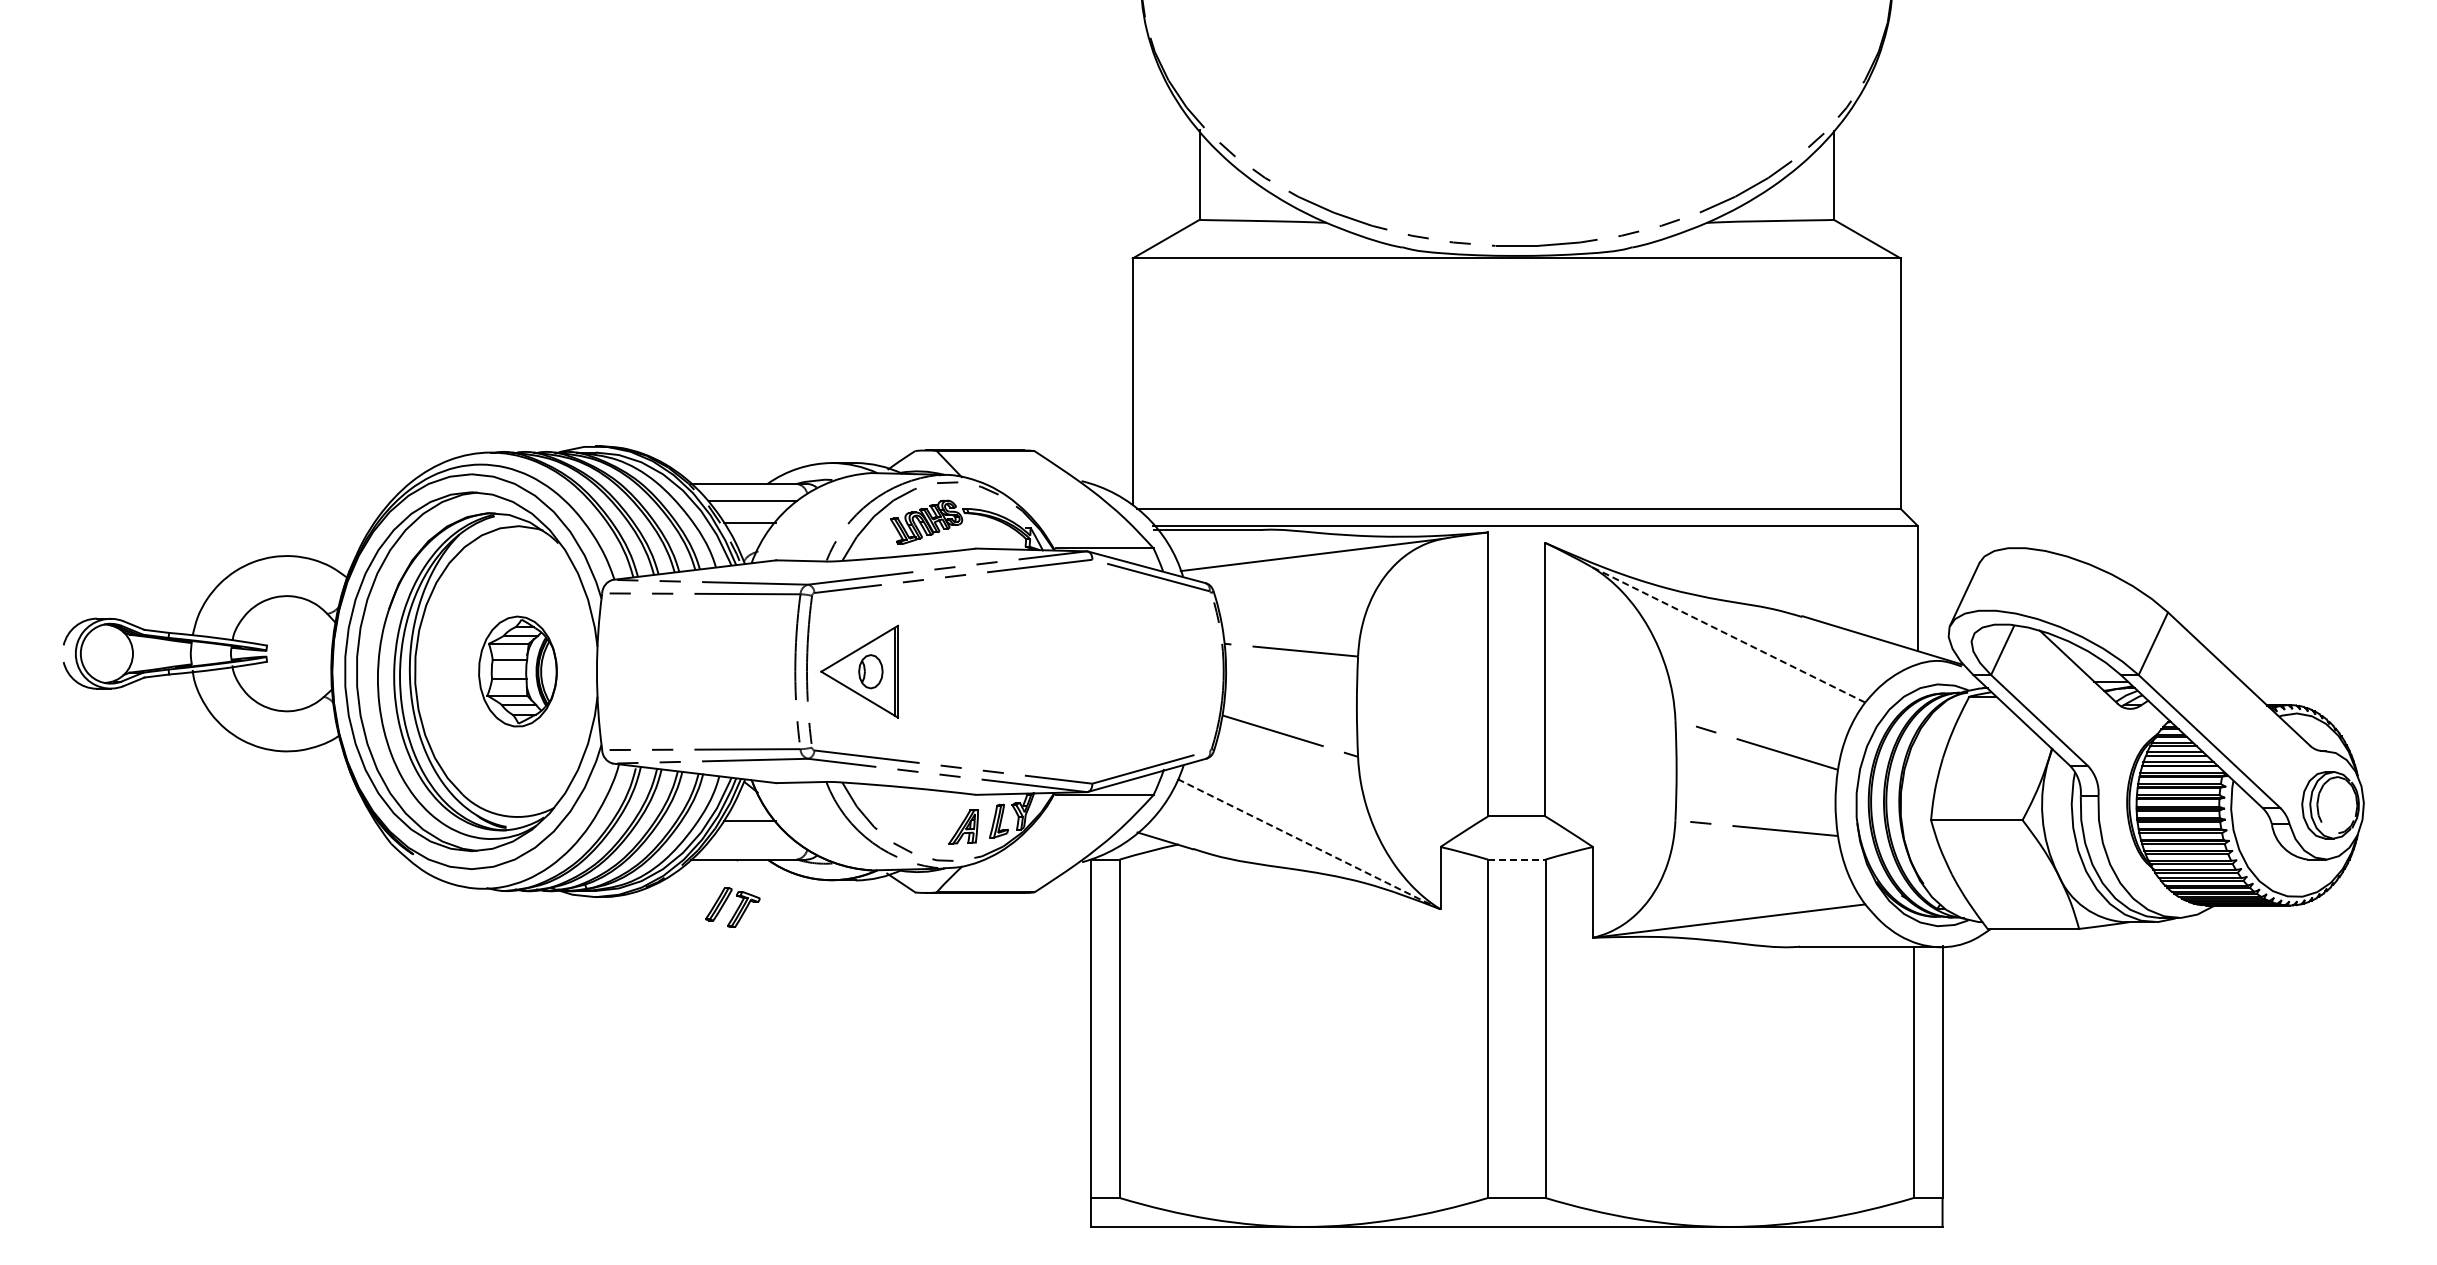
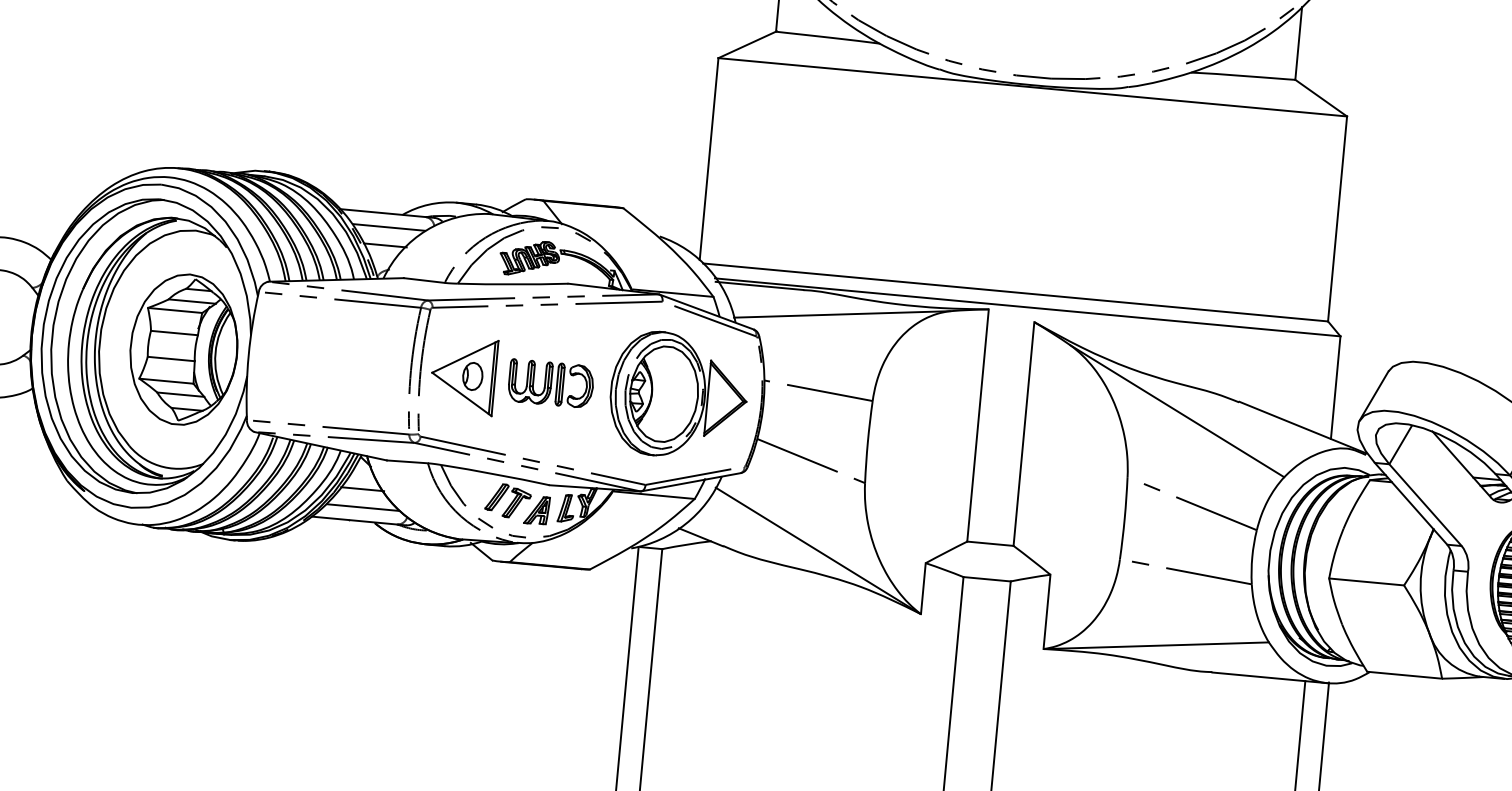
line: (1728, 634) -> (1177, 411), dashed -> solid
part: (517, 671) -> (183, 349), size x1.67
part: (966, 671) -> (551, 383), added
part: (1122, 671) -> (678, 395), added
line: (752, 842) -> (362, 507), added
line: (1308, 843) -> (817, 550), dashed -> solid
line: (1516, 859) -> (986, 579), dashed -> solid
part: (732, 907) -> (508, 500), moved

